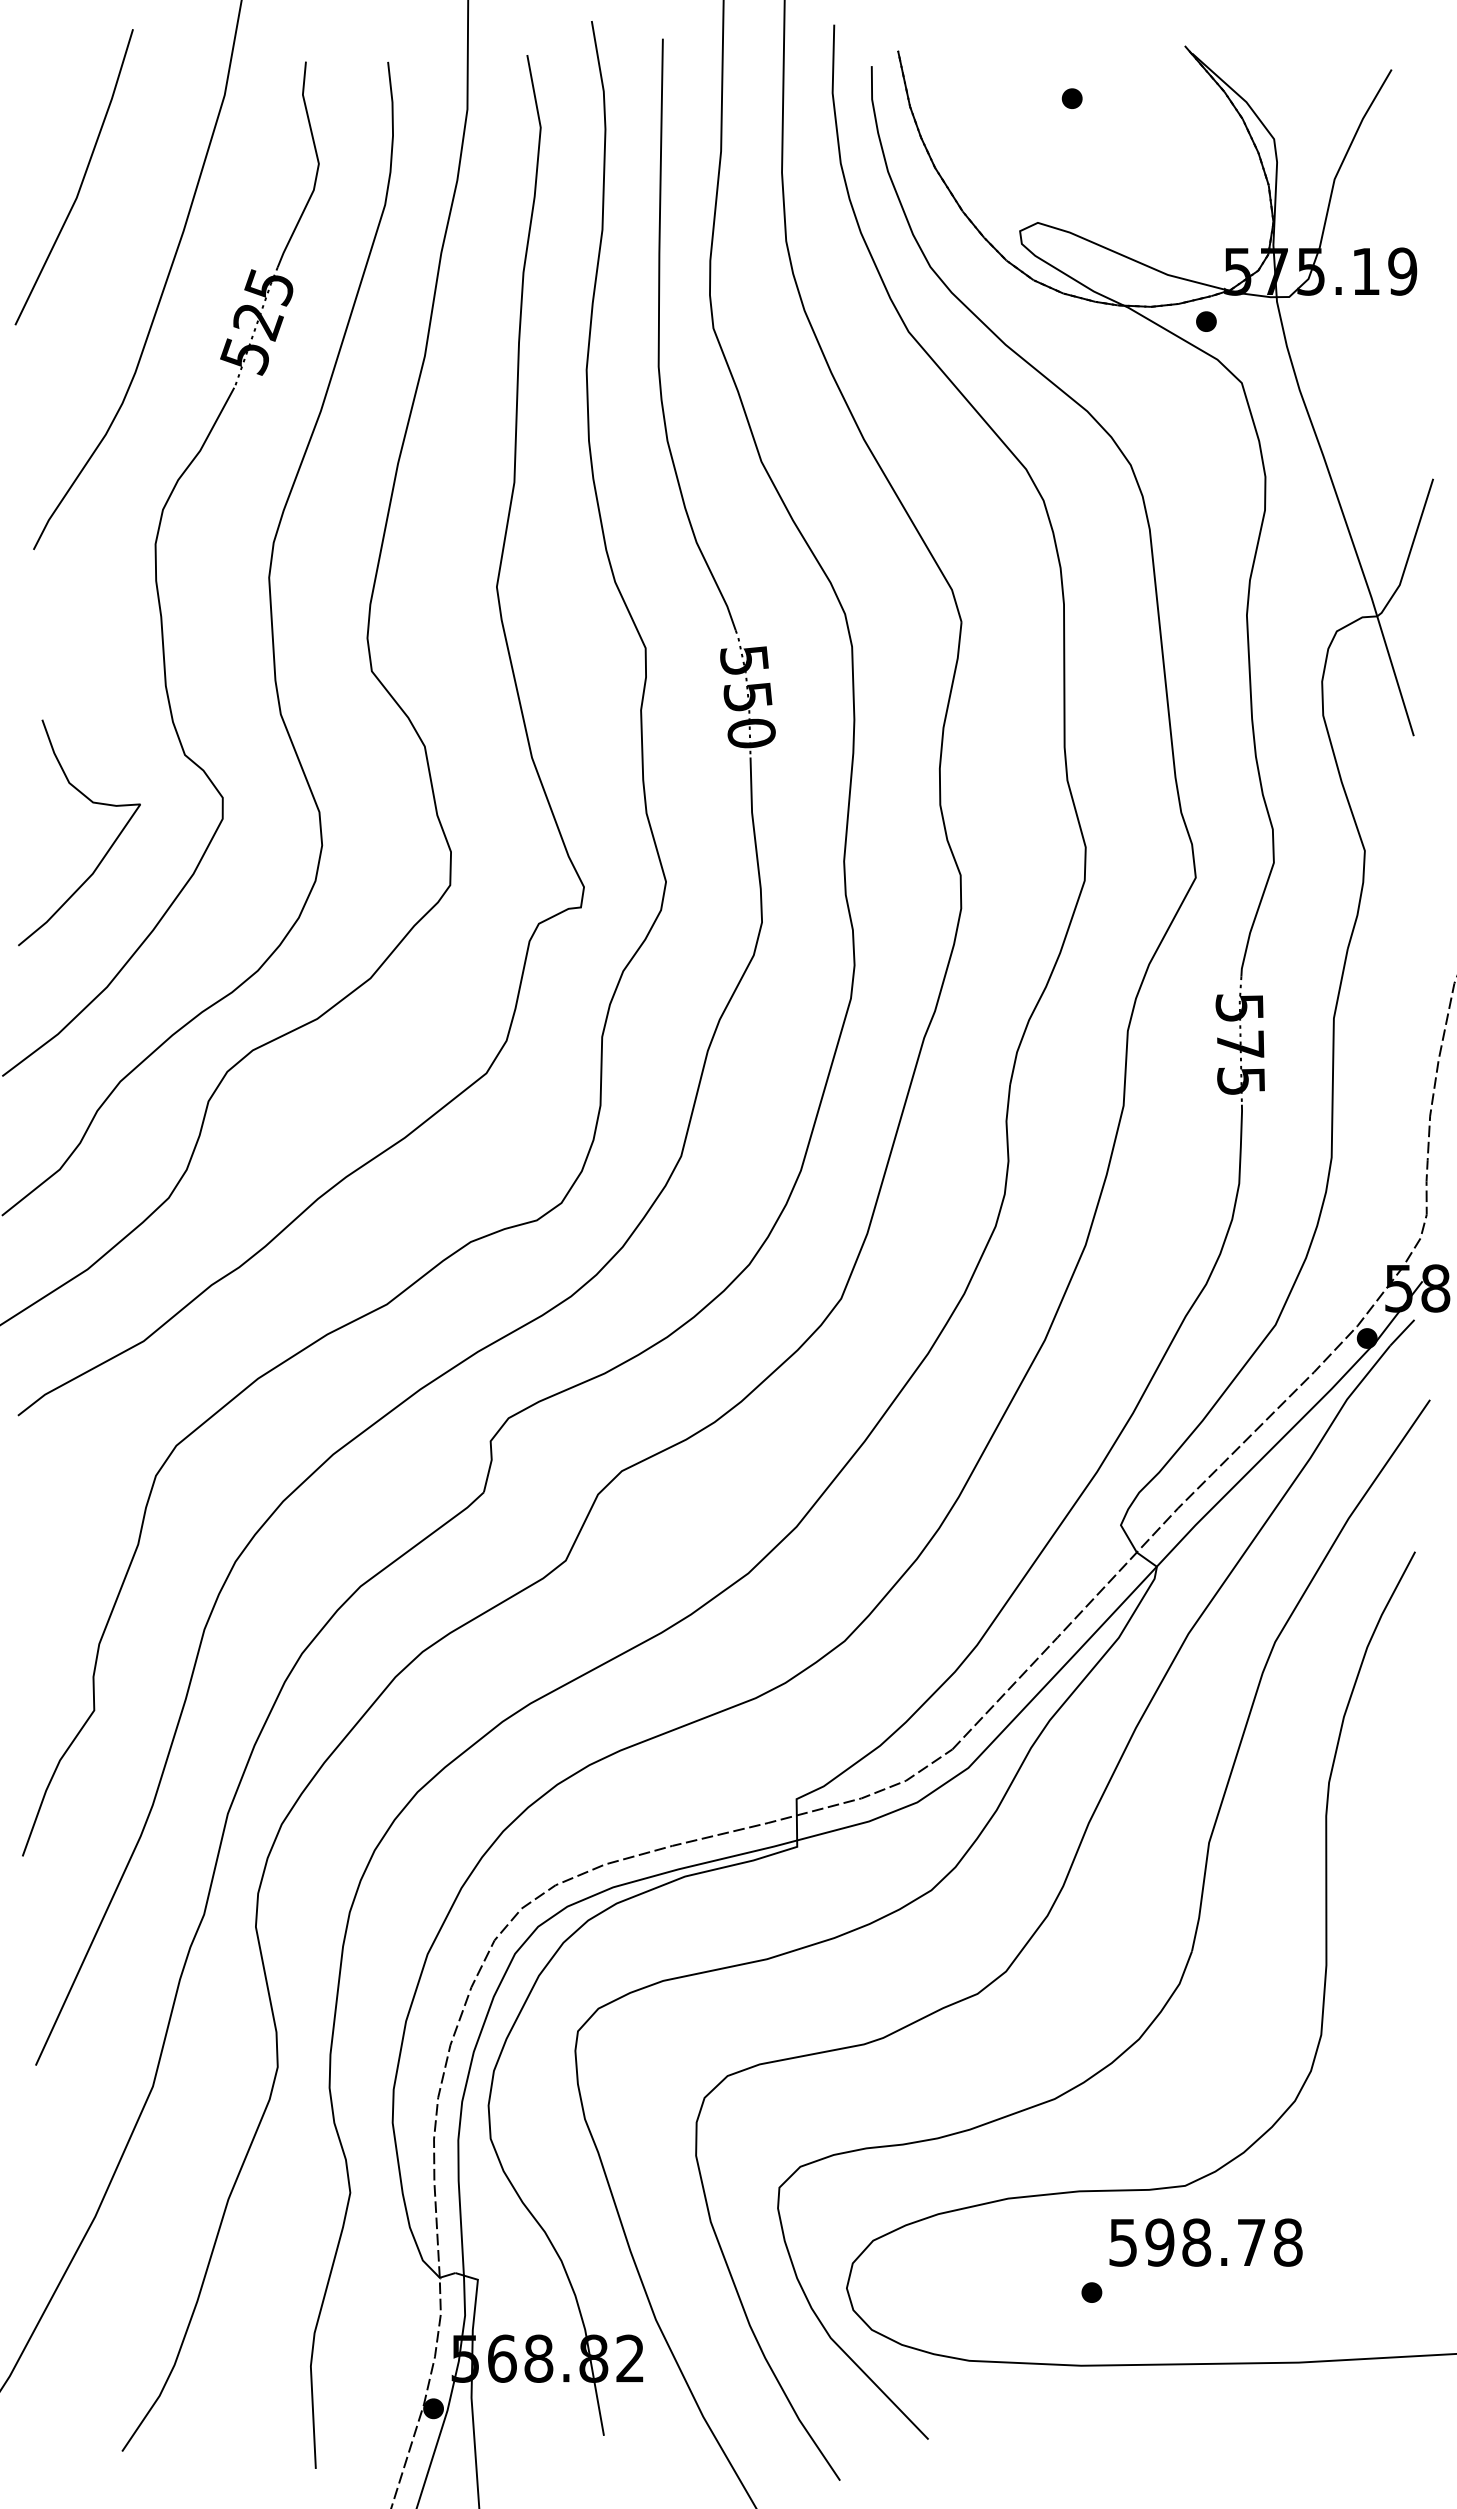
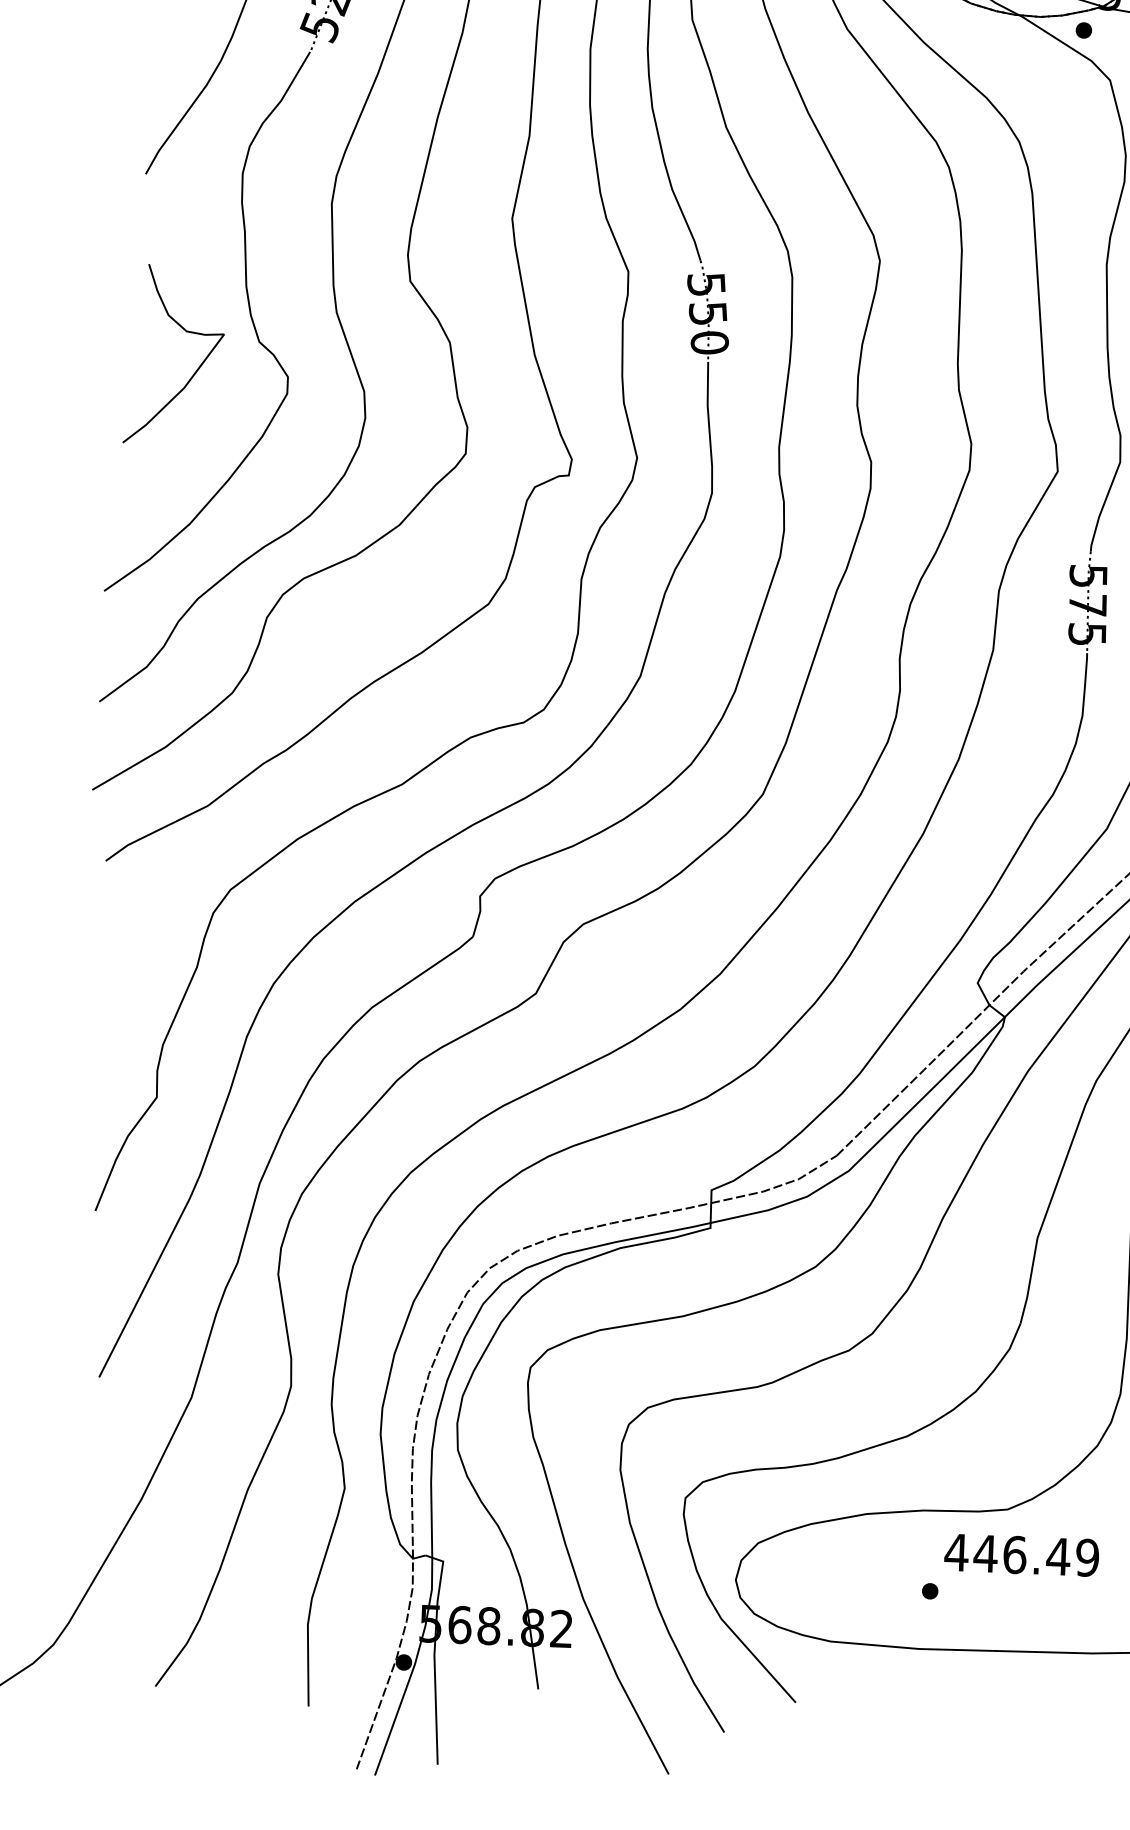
curve: (92, 803) -> (186, 332), moved
text: (1205, 2242) -> (1021, 1555), 598.78 -> 446.49

